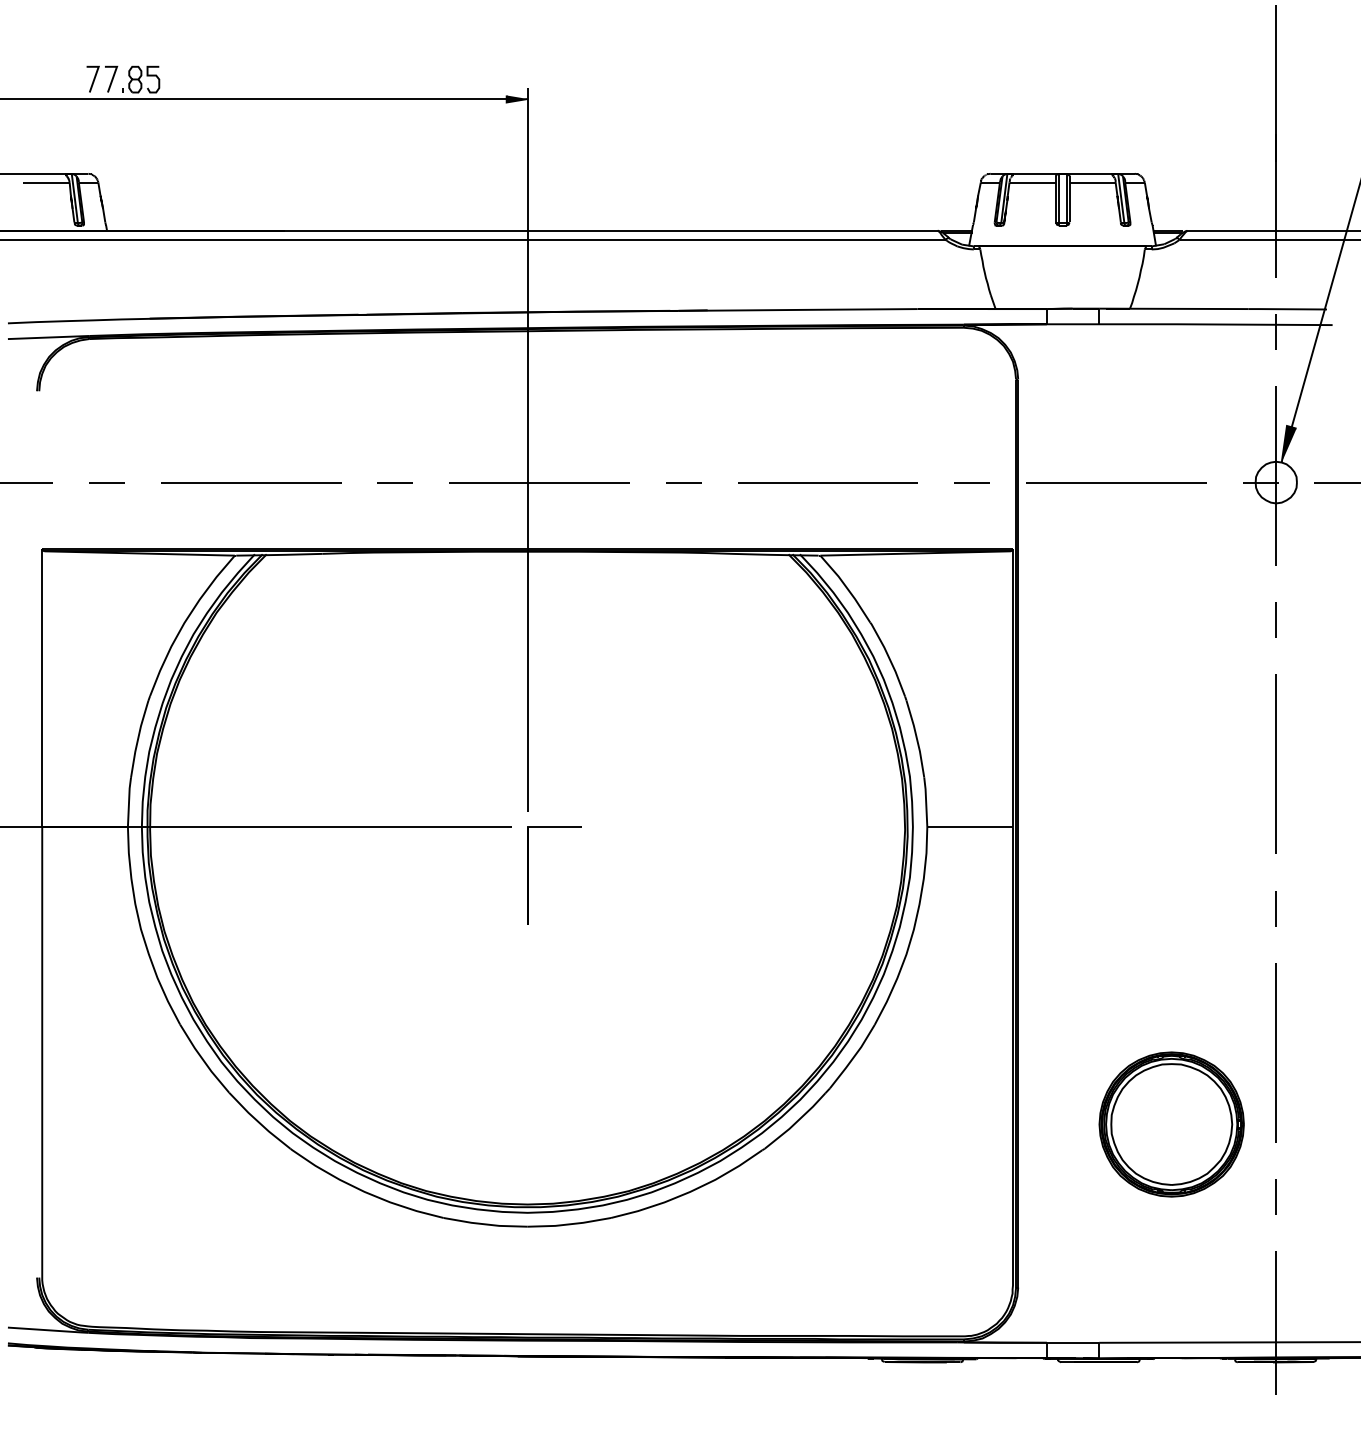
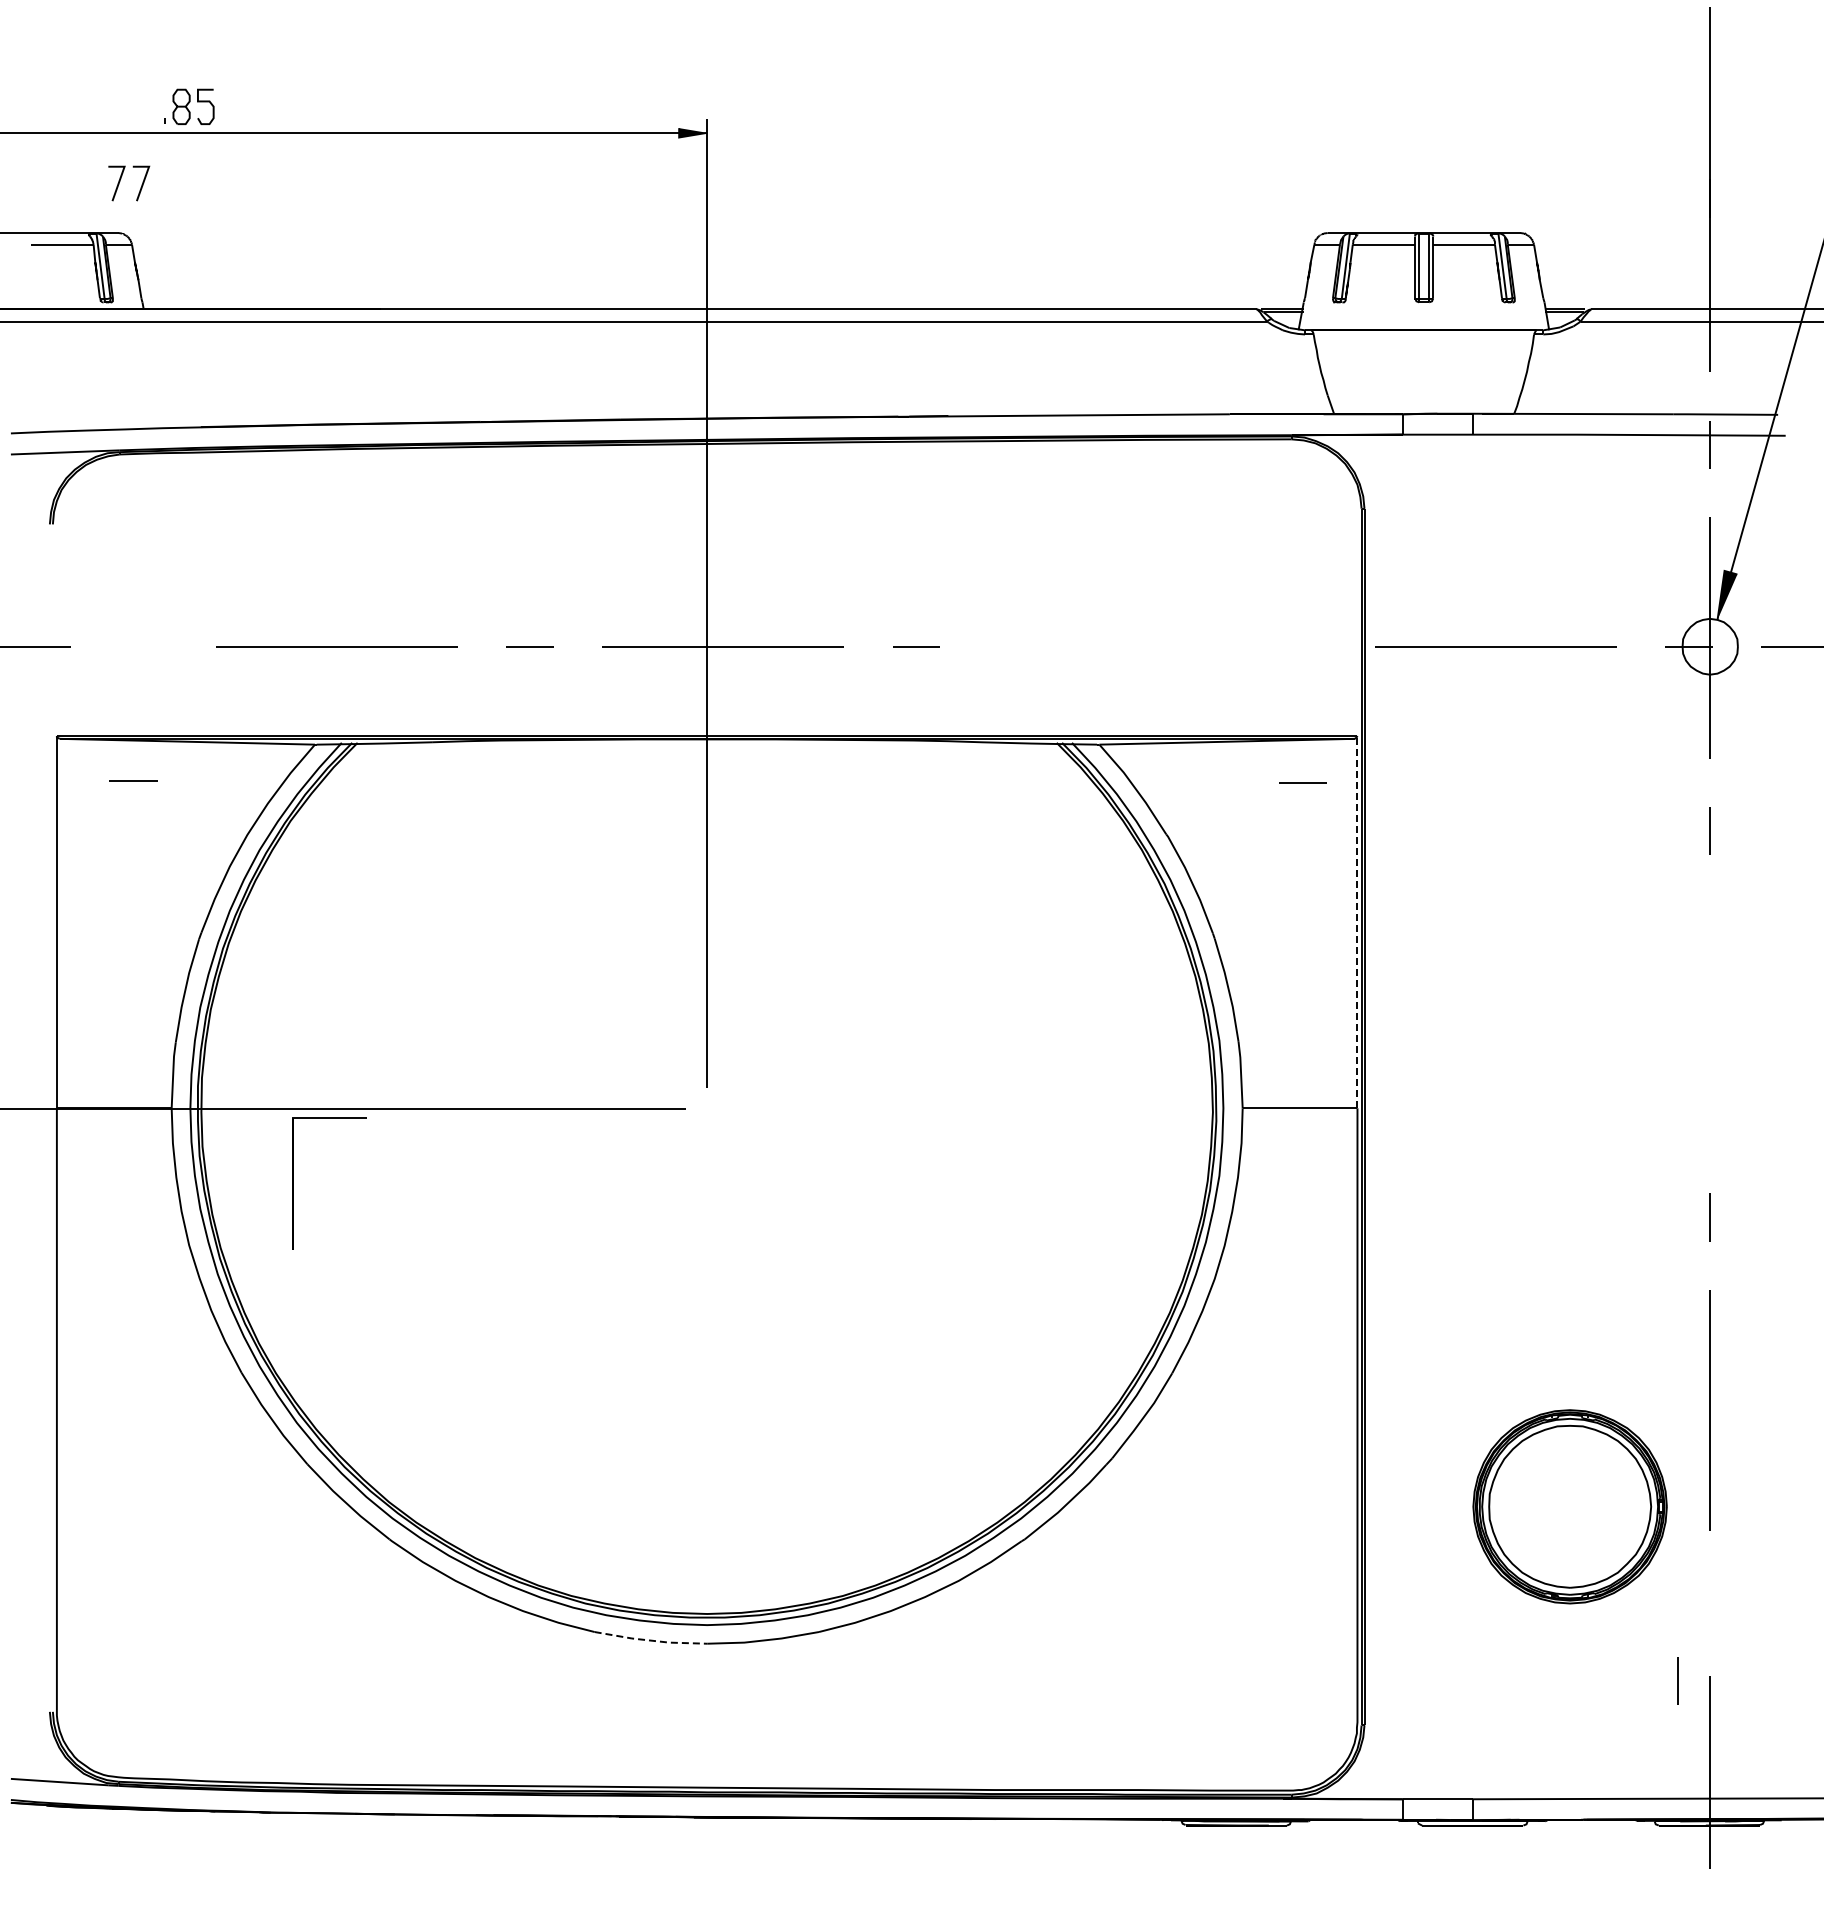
part: (96, 76) -> (121, 179), moved
line: (106, 482) -> (133, 780), moved
line: (827, 482) -> (1109, 646), removed
line: (971, 482) -> (1302, 782), moved
line: (1013, 687) -> (1357, 921), solid -> dashed
line: (1275, 764) -> (1709, 1024), removed
curve: (527, 875) -> (293, 1183), moved
line: (1275, 1196) -> (1677, 1680), moved
line: (486, 1224) -> (651, 1640), solid -> dashed

